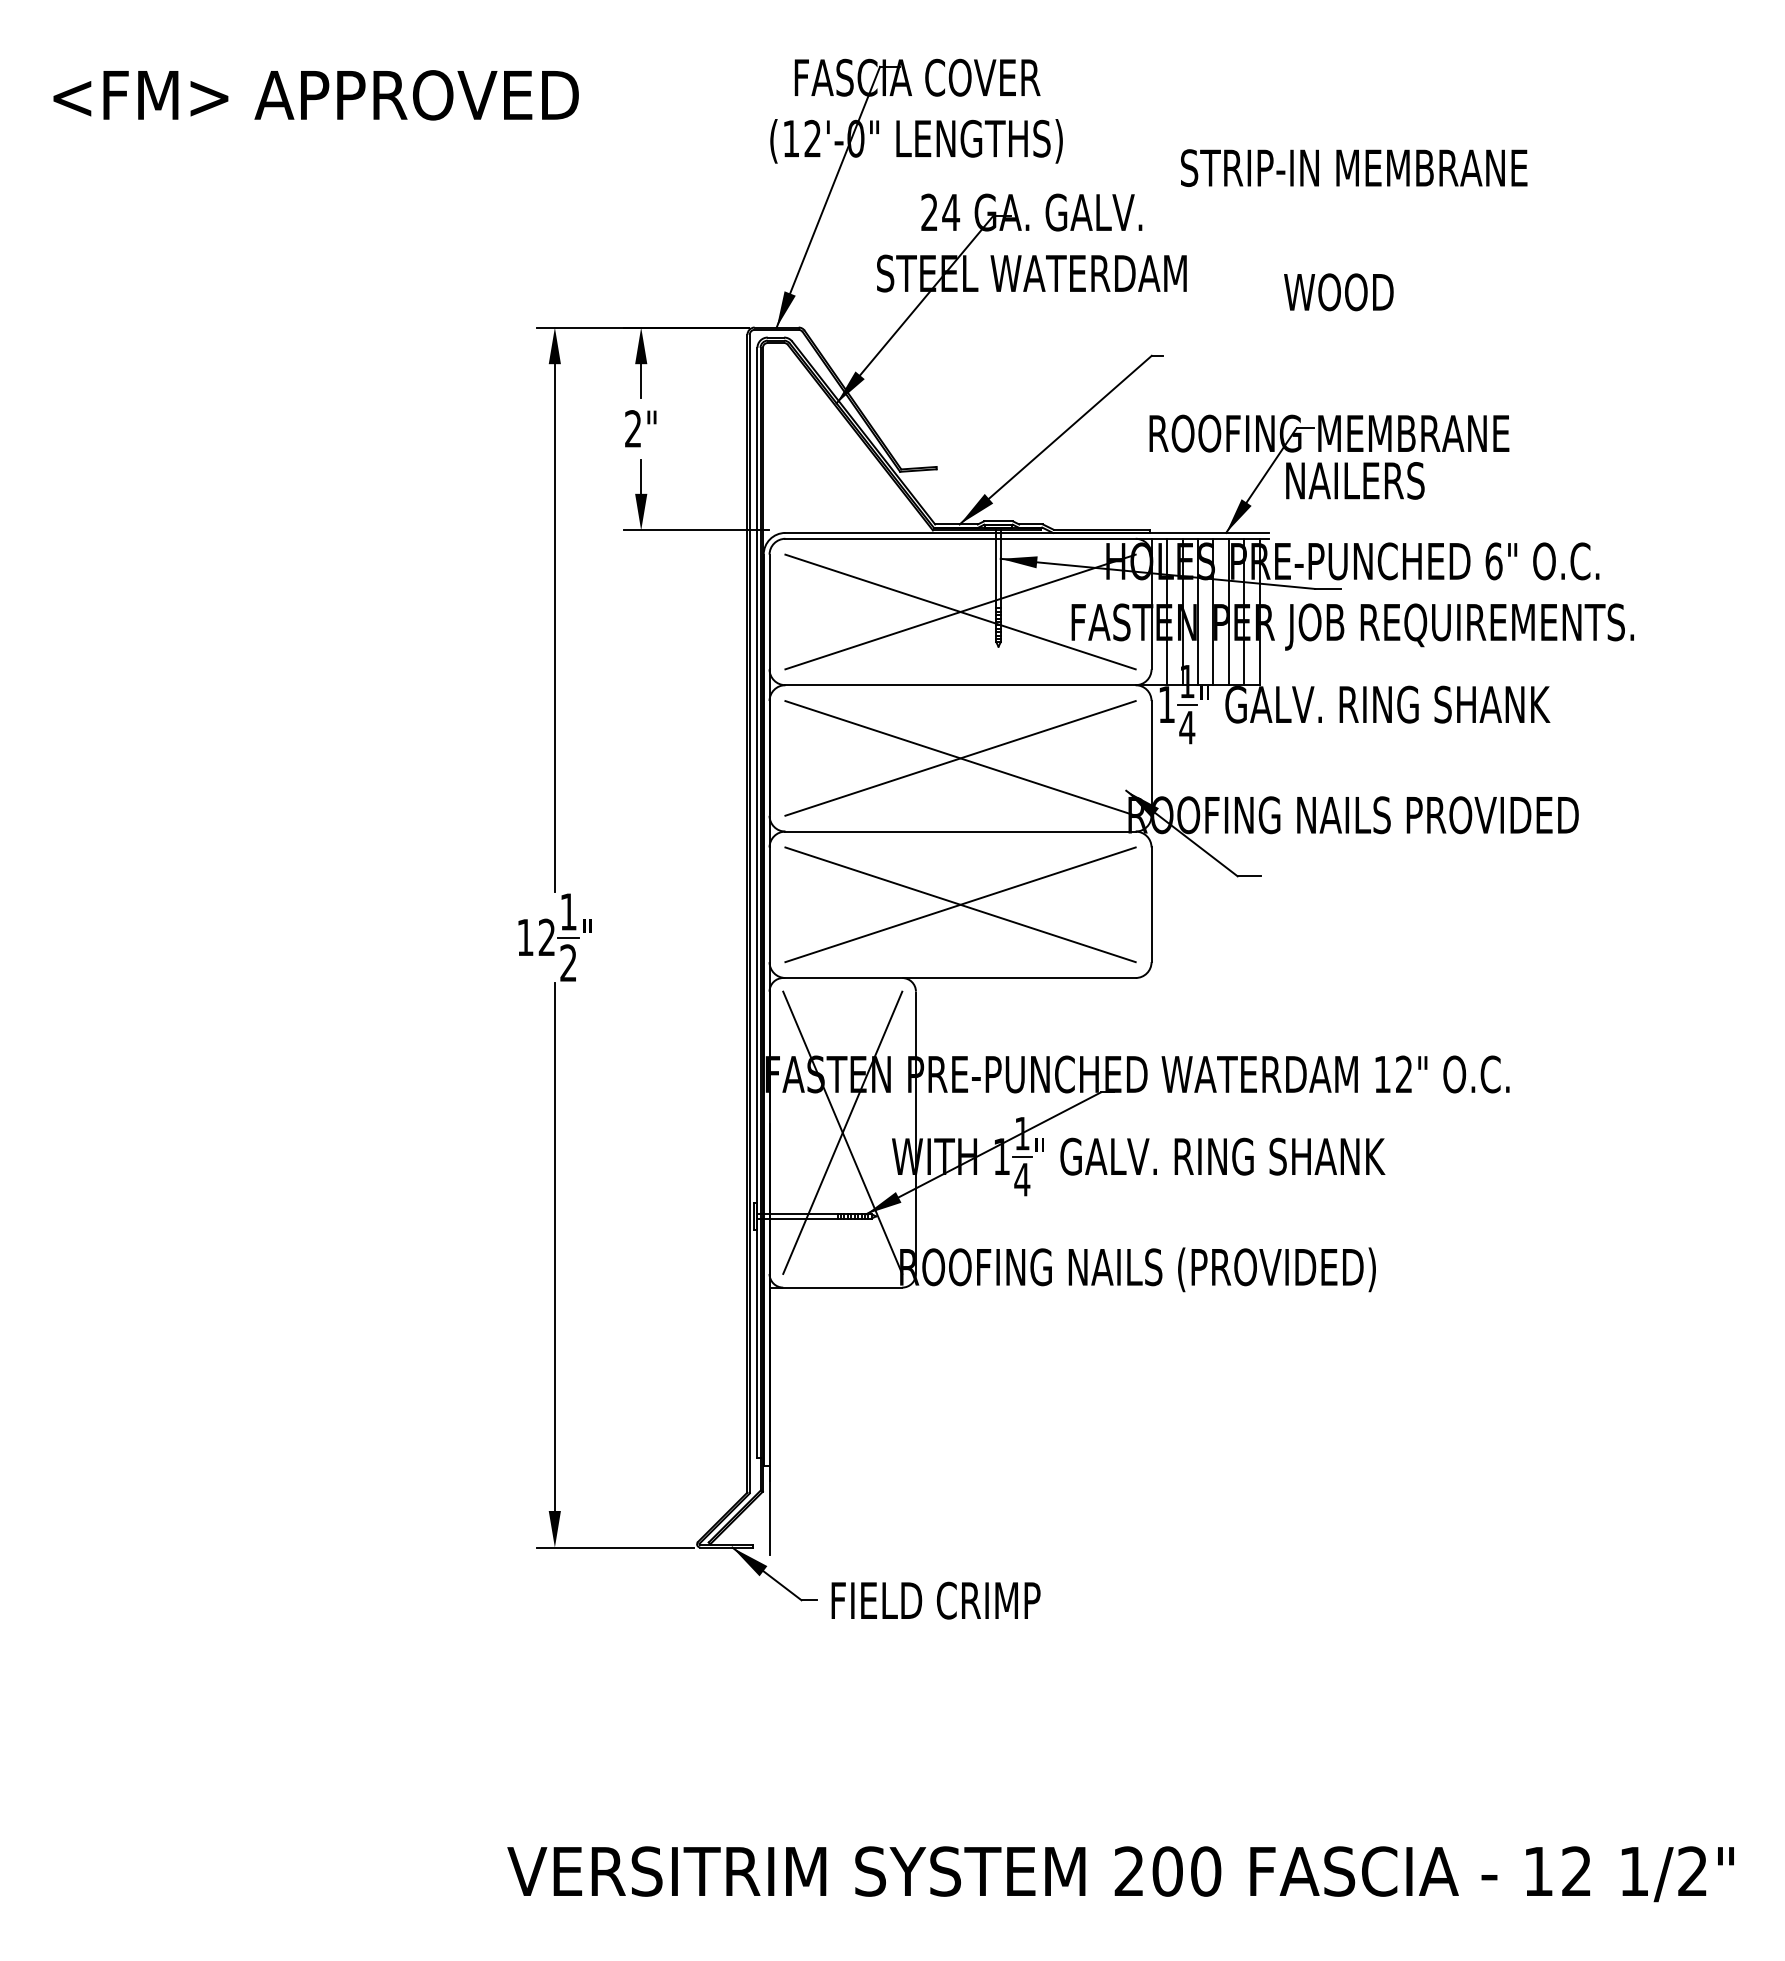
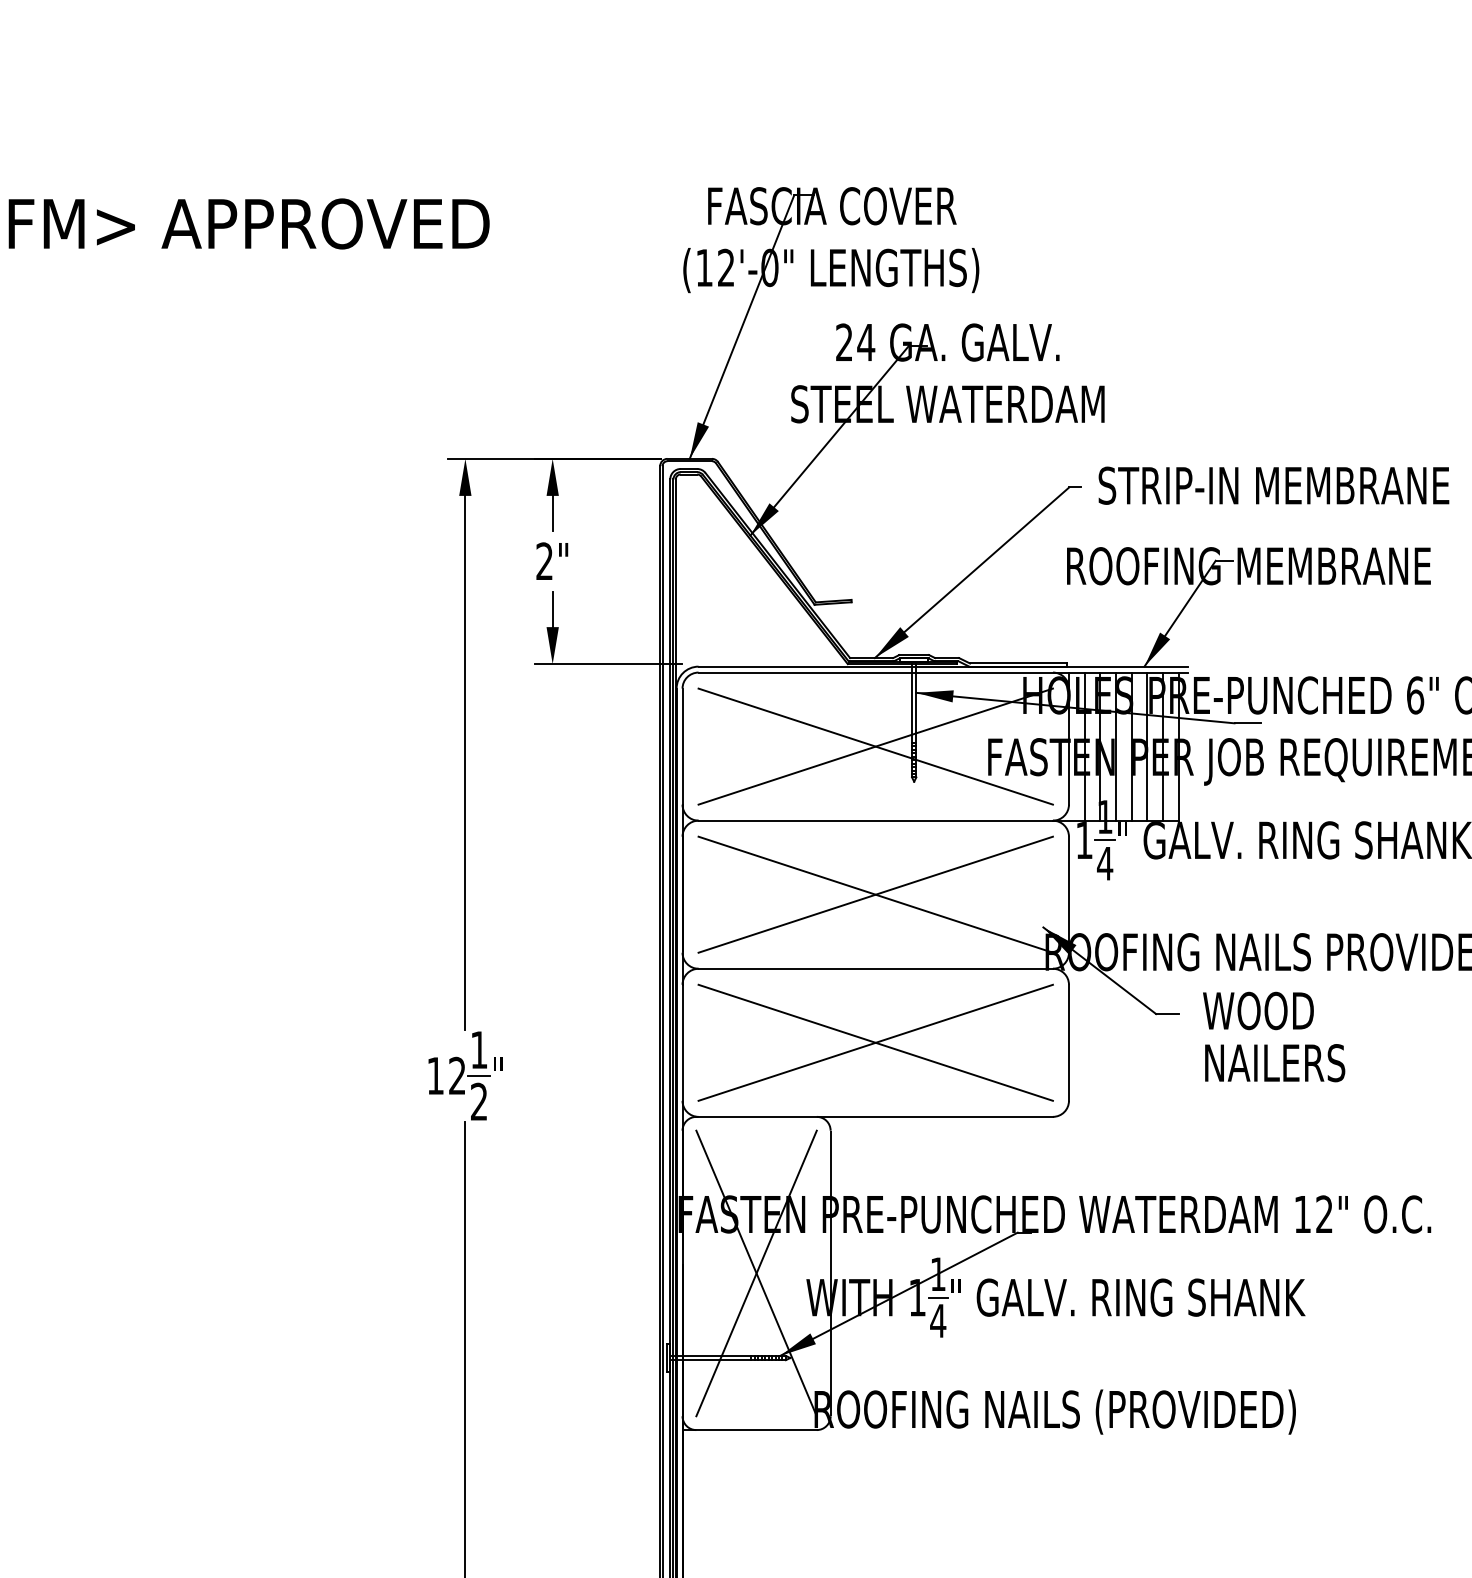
text: (1354, 167) -> (1274, 485), moved
text: (1338, 292) -> (1258, 1011), moved
text: (1355, 480) -> (1275, 1062), moved

